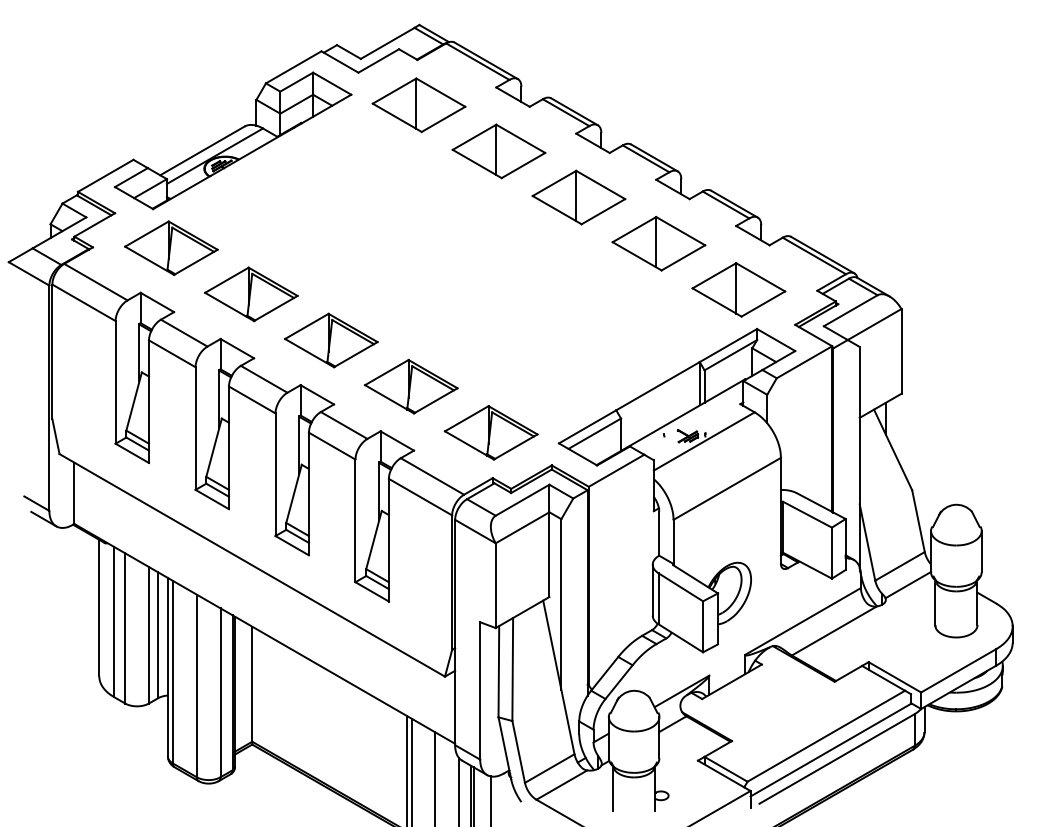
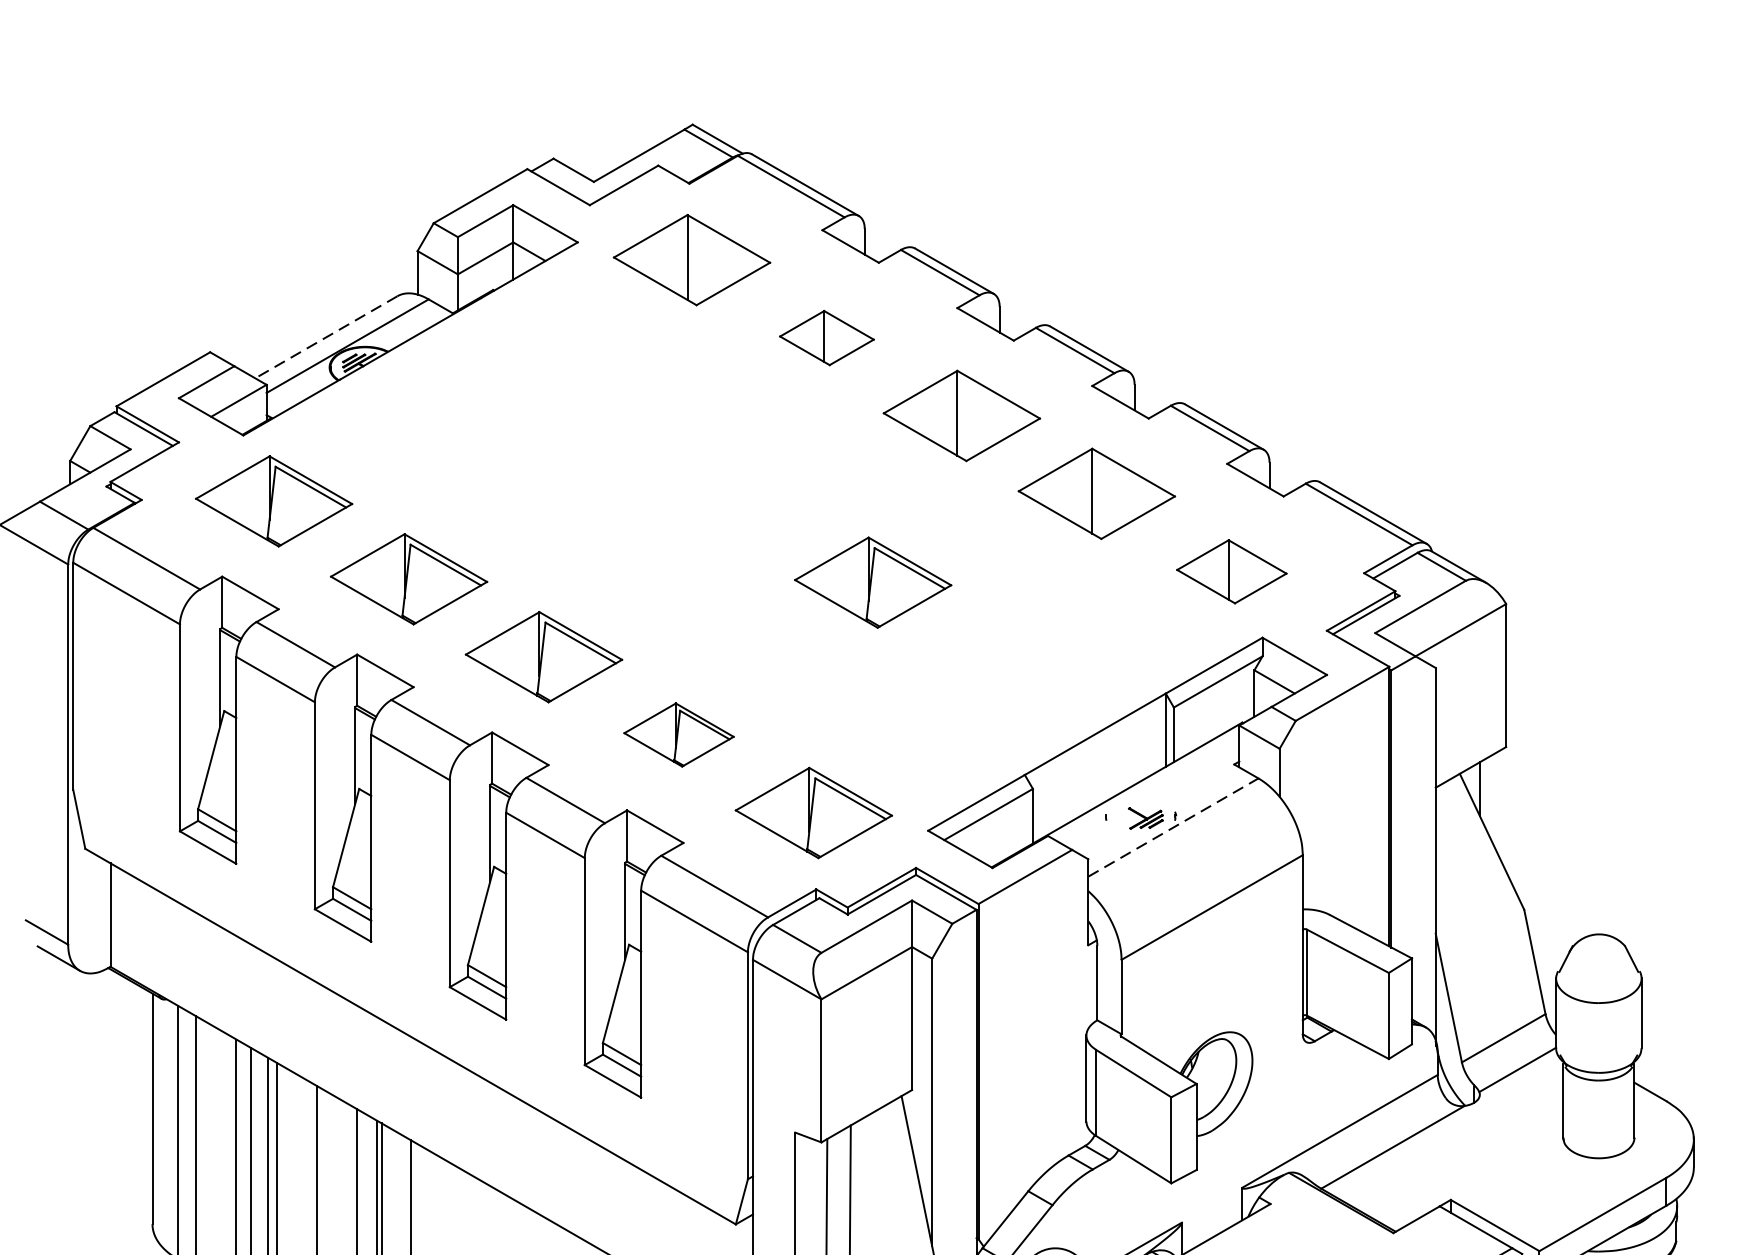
line: (202, 150) -> (326, 336), solid -> dashed
part: (498, 151) -> (826, 338), size x0.6
part: (738, 289) -> (1231, 571), size x0.7
part: (526, 296) -> (873, 582), added
part: (411, 386) -> (679, 734), size x0.7
line: (704, 441) -> (1173, 827), solid -> dashed

